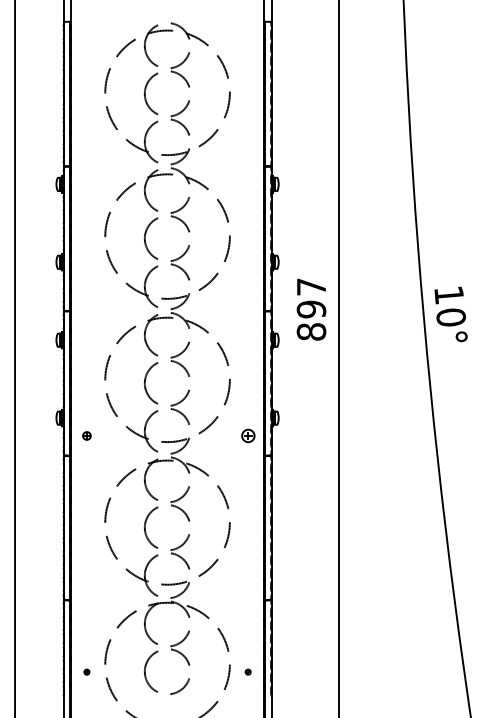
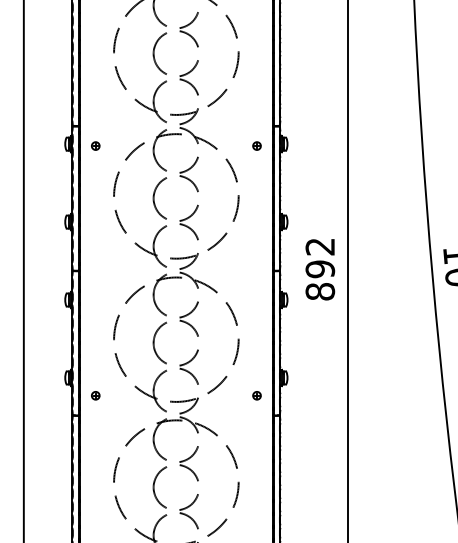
part: (86, 185) -> (95, 145), added
part: (247, 186) -> (256, 146), added
text: (310, 286) -> (319, 246), 897 -> 892
part: (247, 435) -> (256, 395), size x0.62

